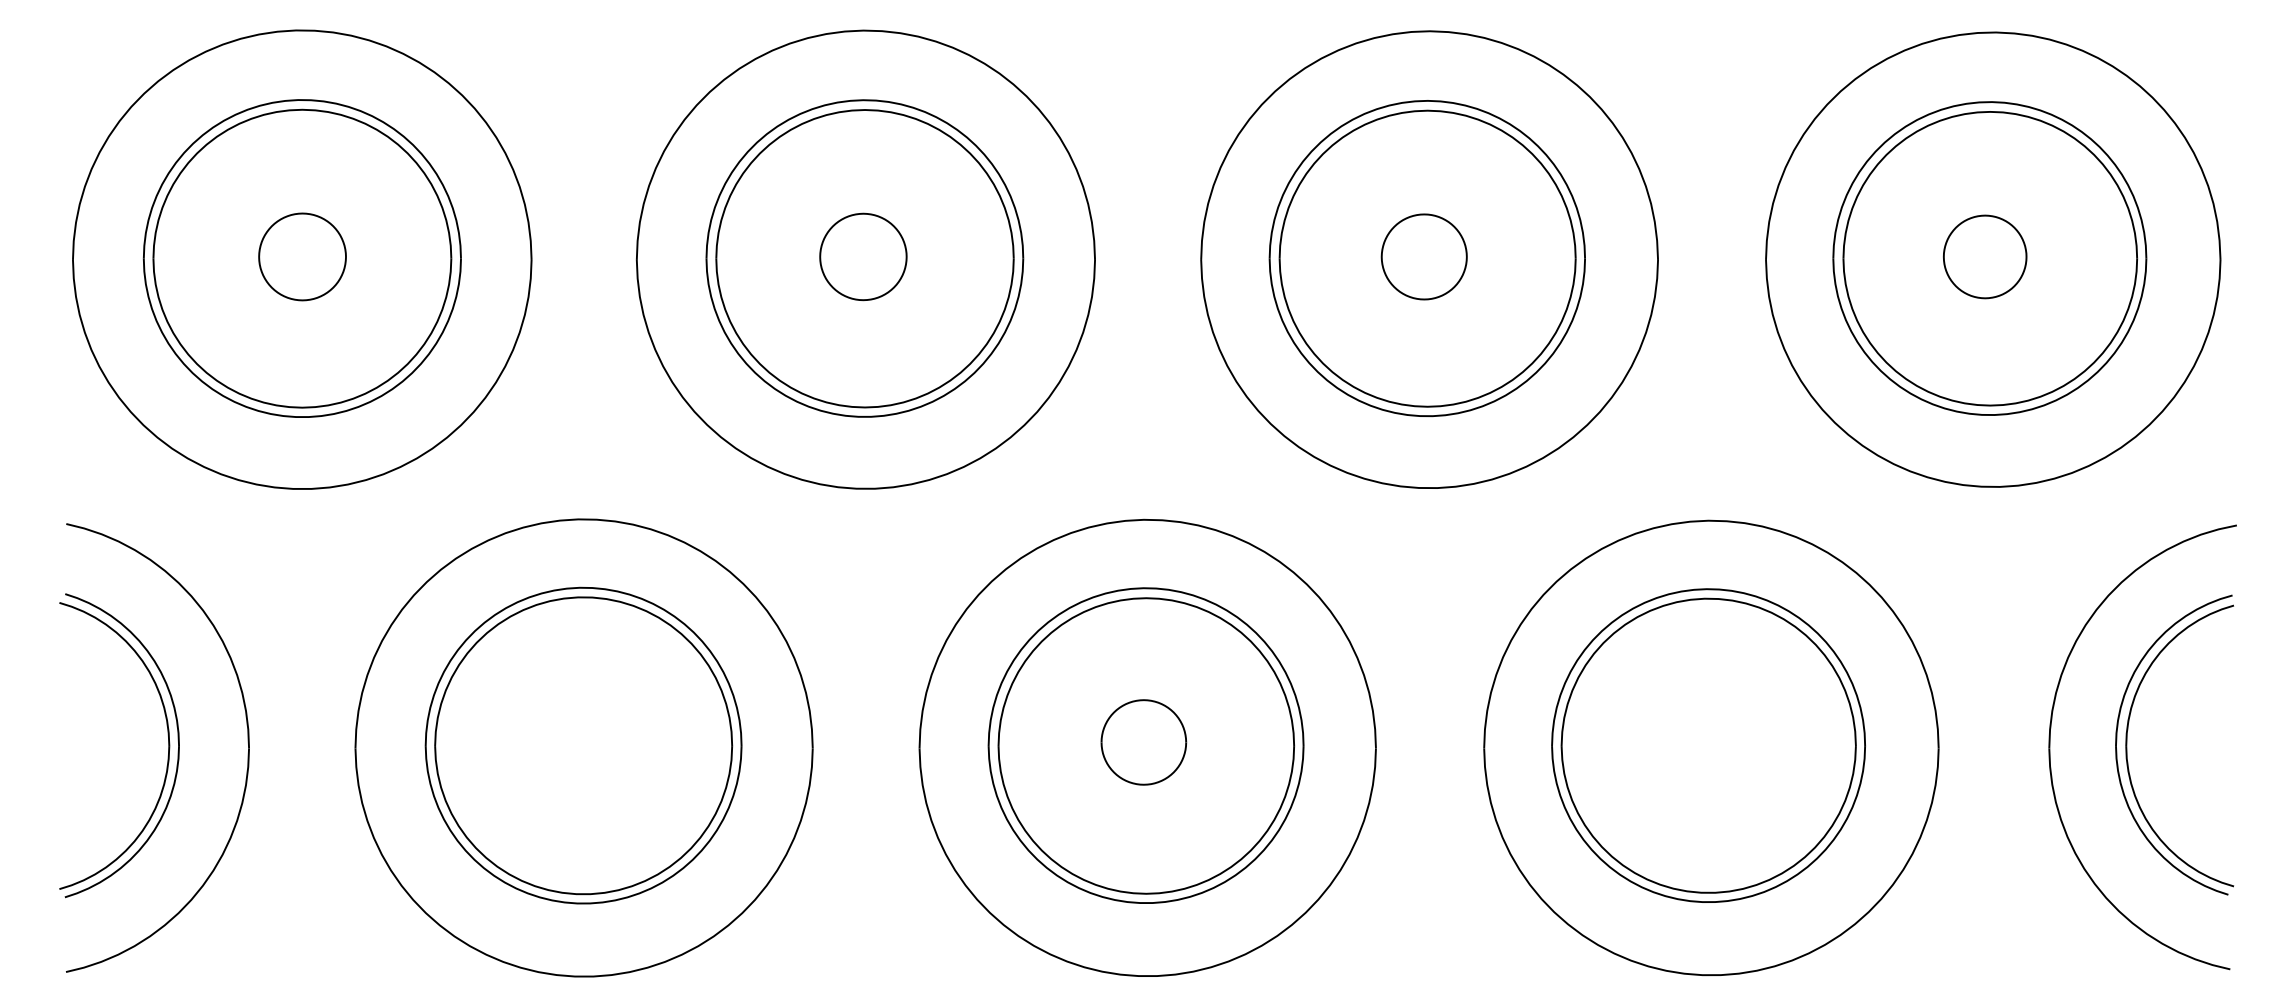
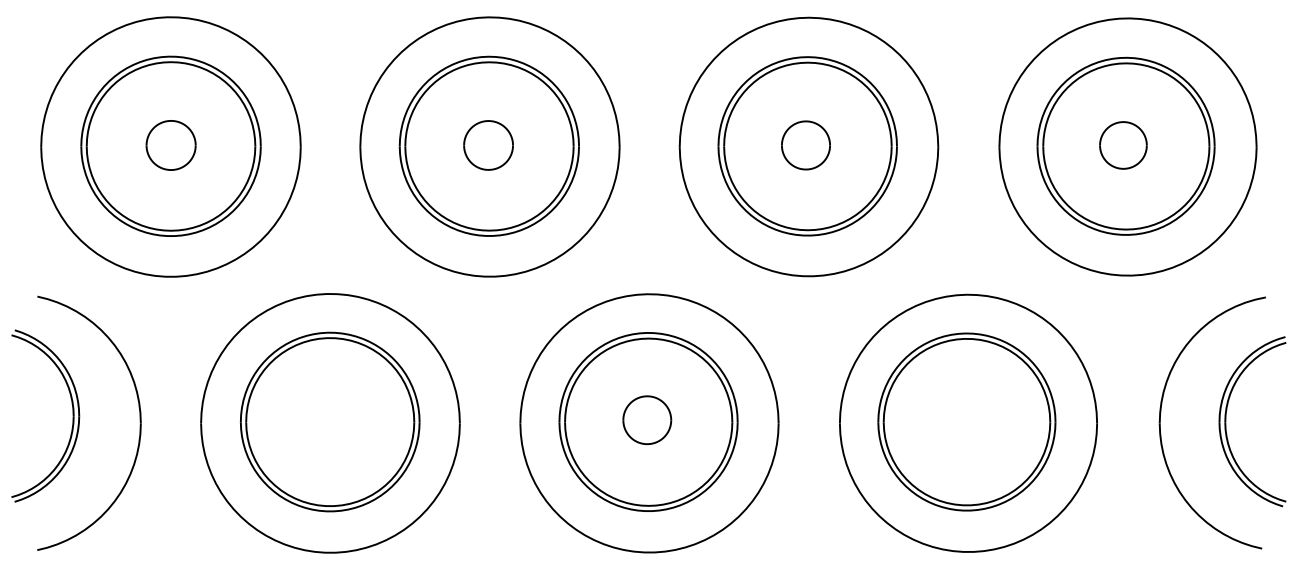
part: (167, 744) -> (72, 415), moved
part: (2128, 744) -> (1226, 421), moved

